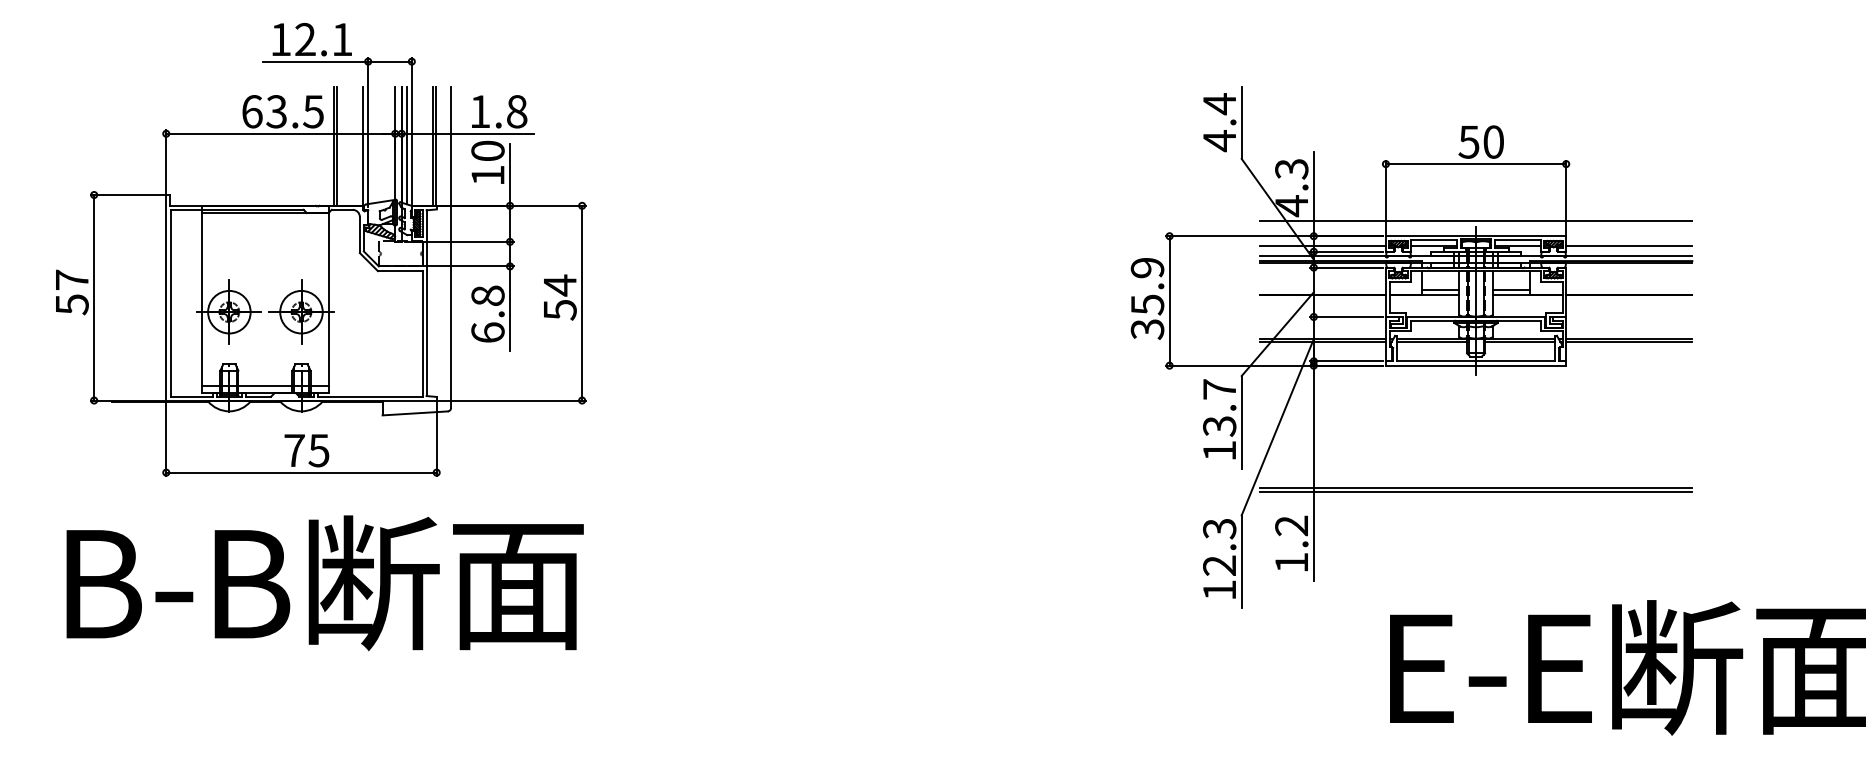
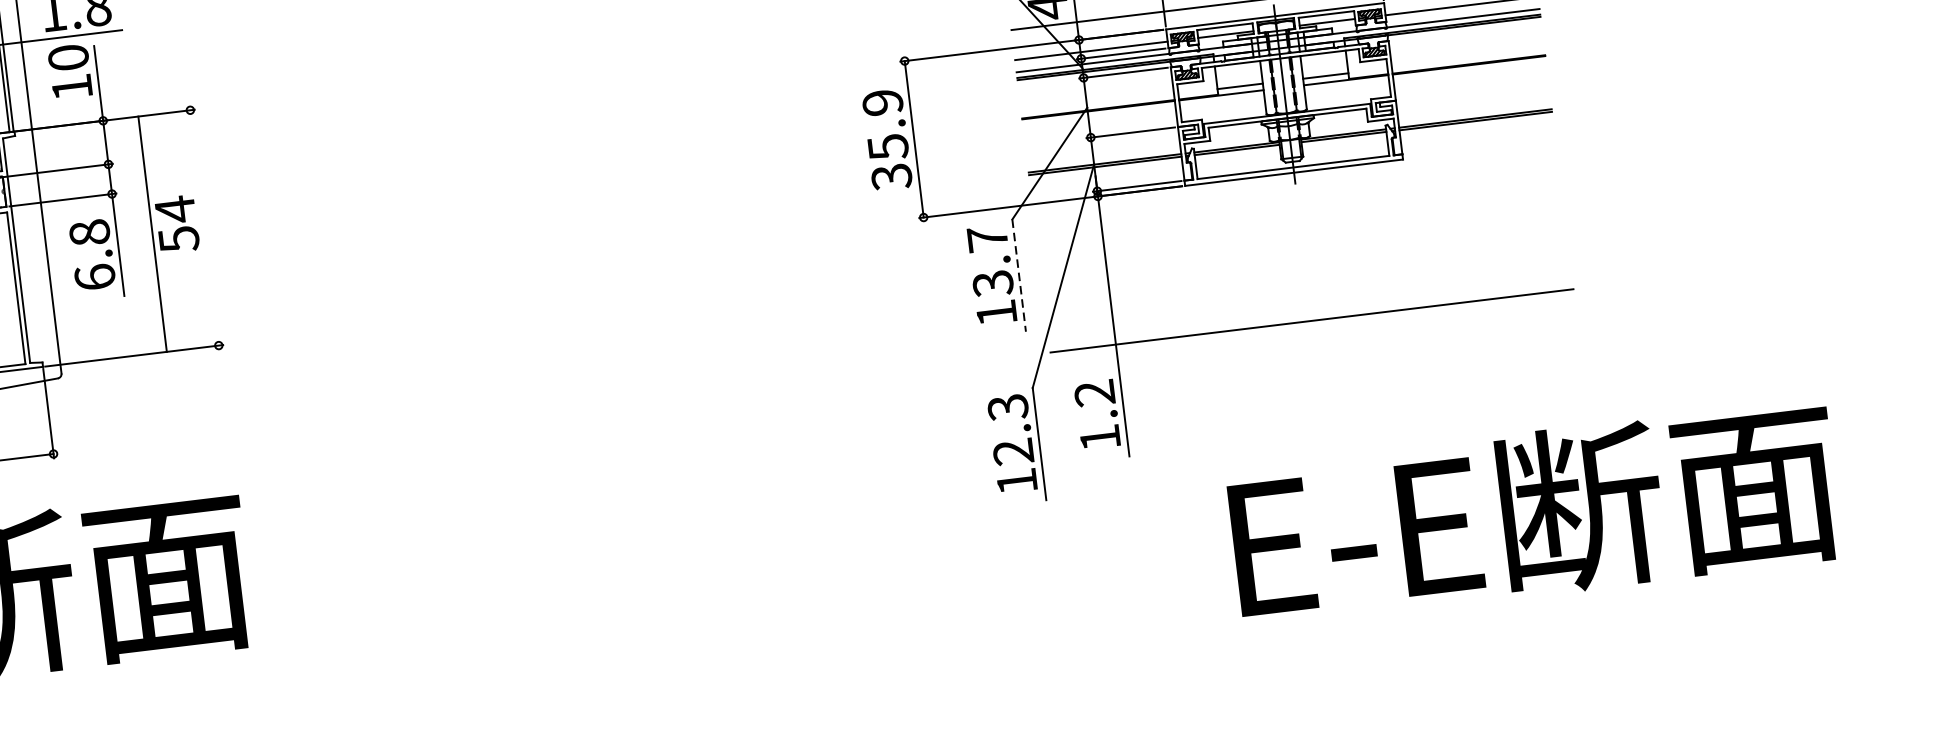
line: (582, 302) -> (152, 233), moved
line: (1241, 422) -> (1018, 275), solid -> dashed
line: (1475, 491) -> (1311, 324), removed

